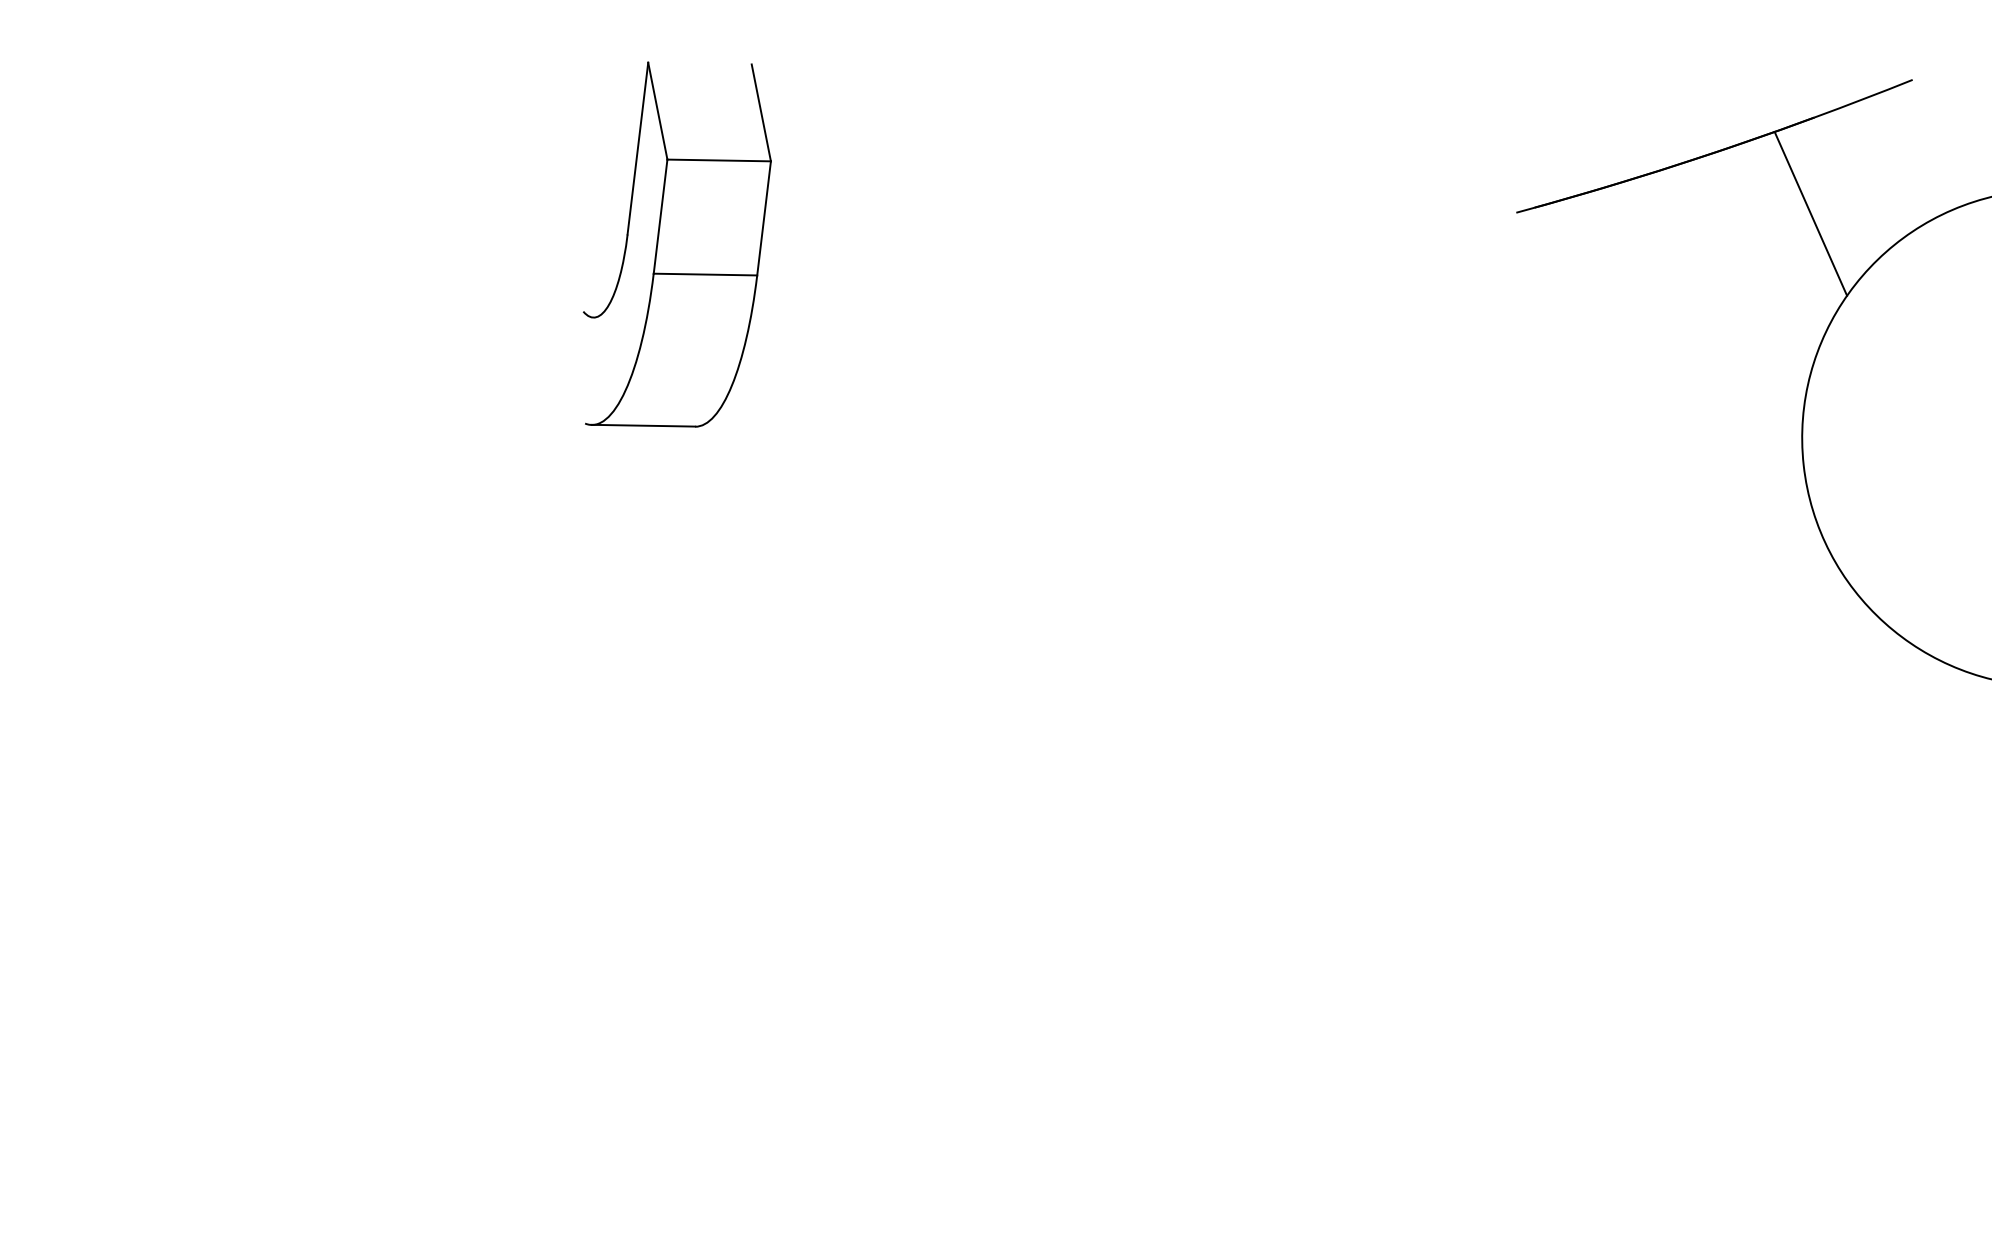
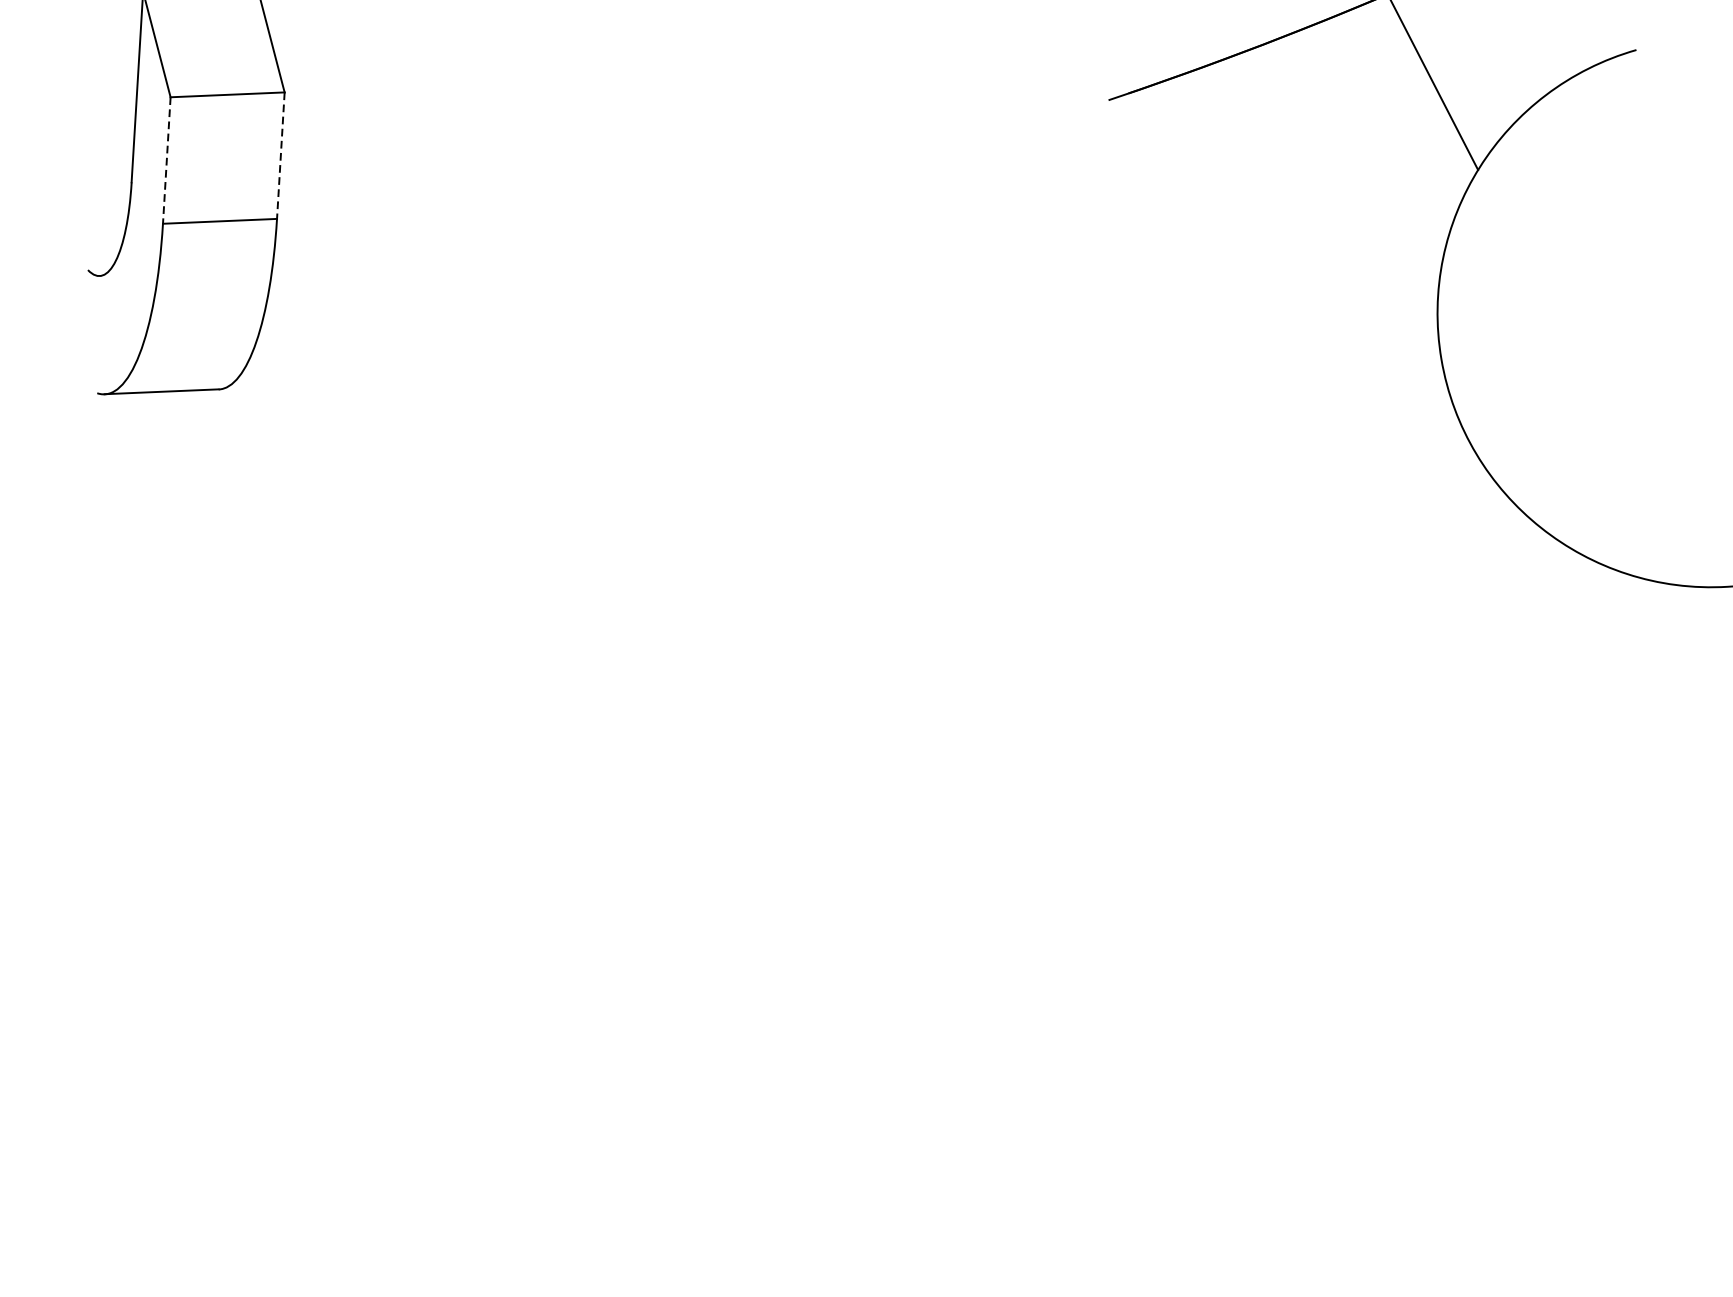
line: (660, 217) -> (166, 161), solid -> dashed
line: (764, 218) -> (281, 155), solid -> dashed

